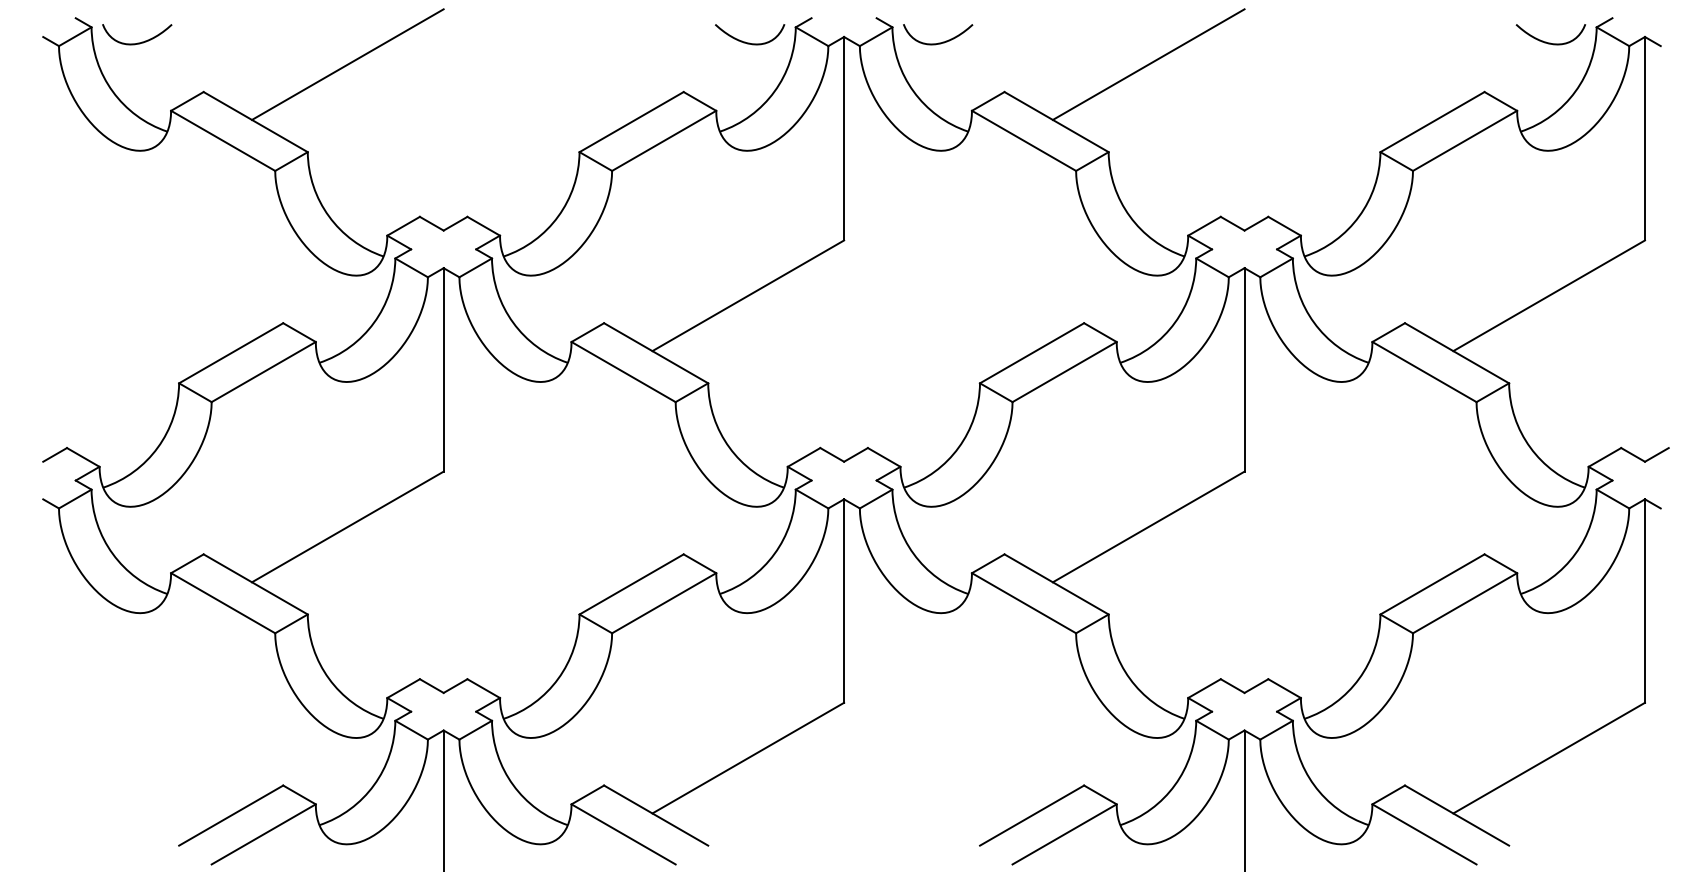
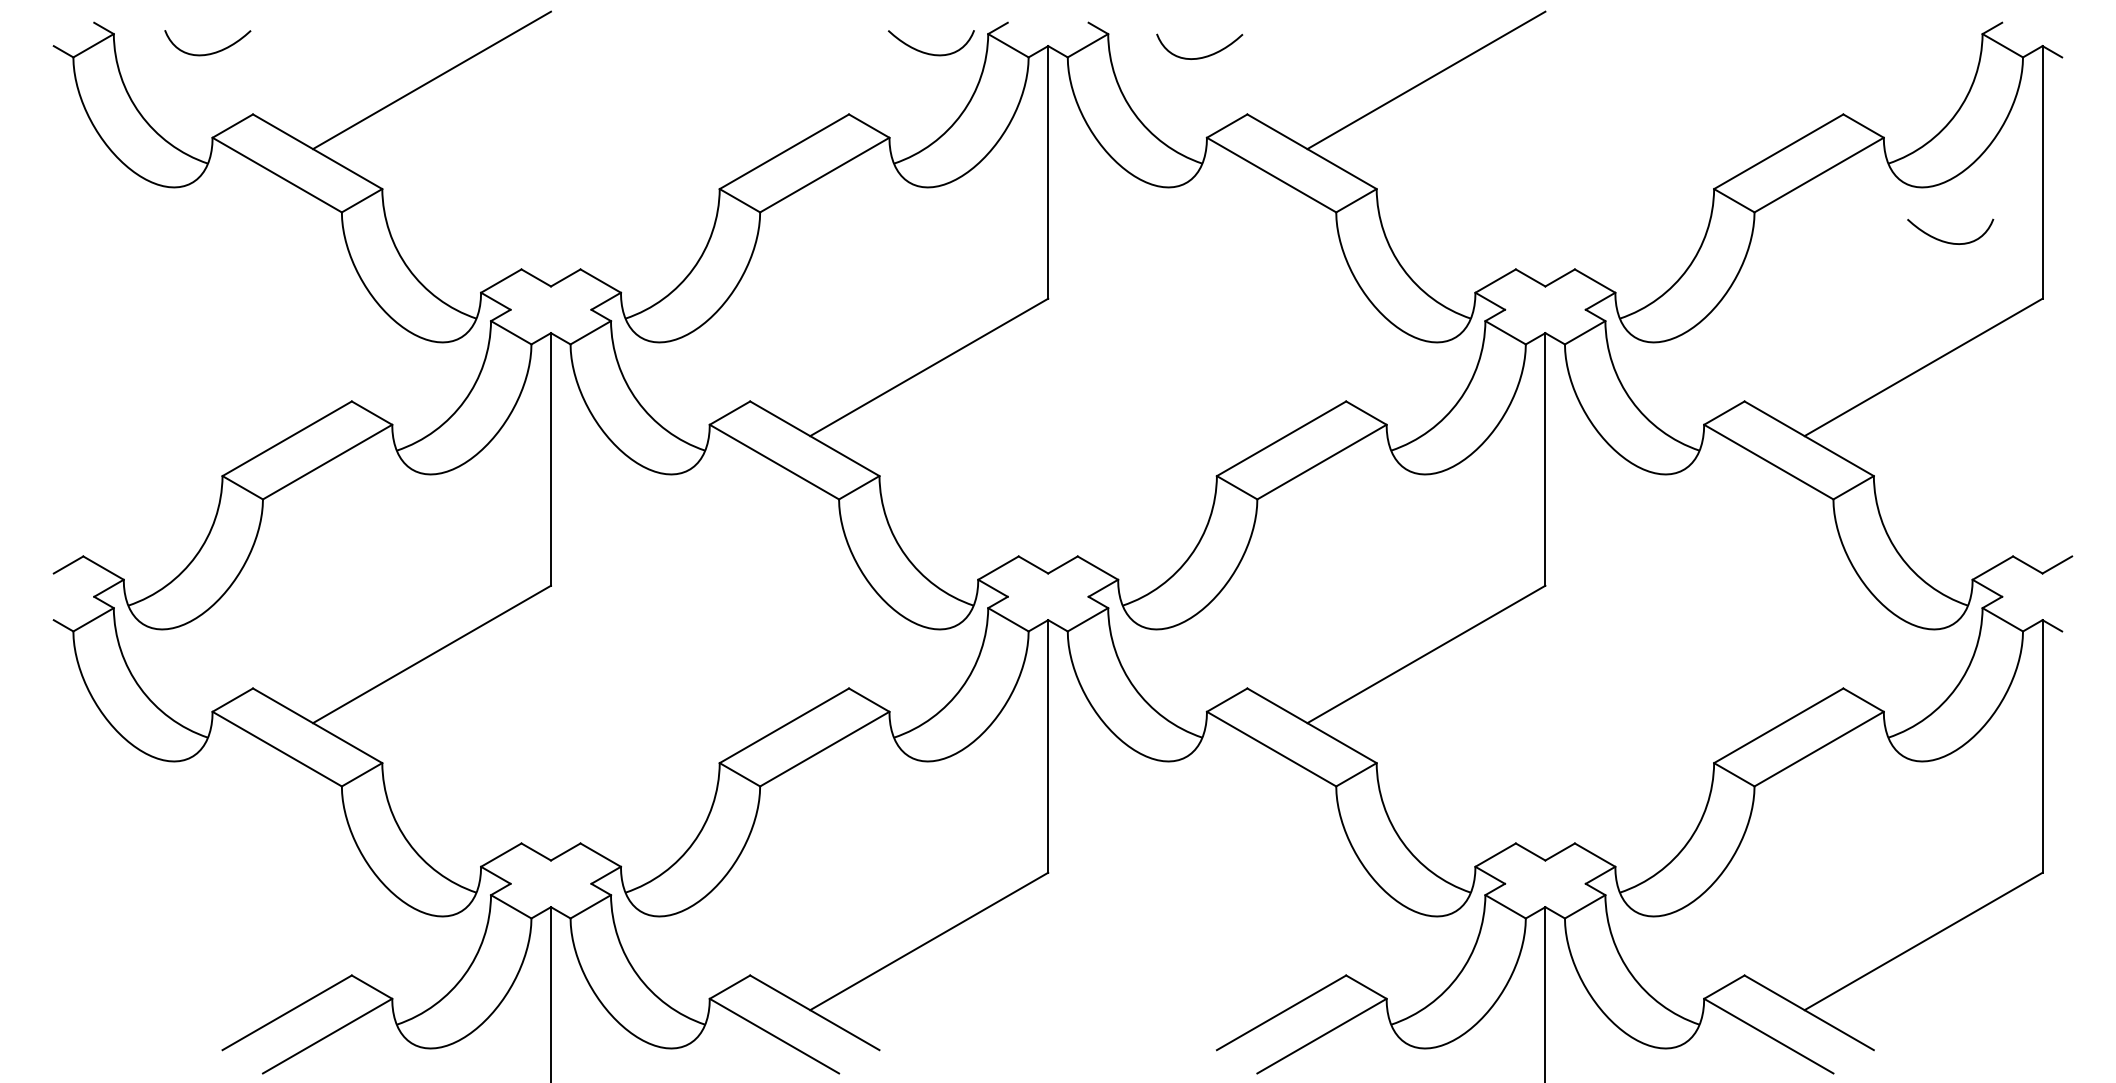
curve: (137, 42) -> (208, 52), moved
curve: (938, 42) -> (1200, 56), moved
curve: (1550, 42) -> (1950, 241), moved

